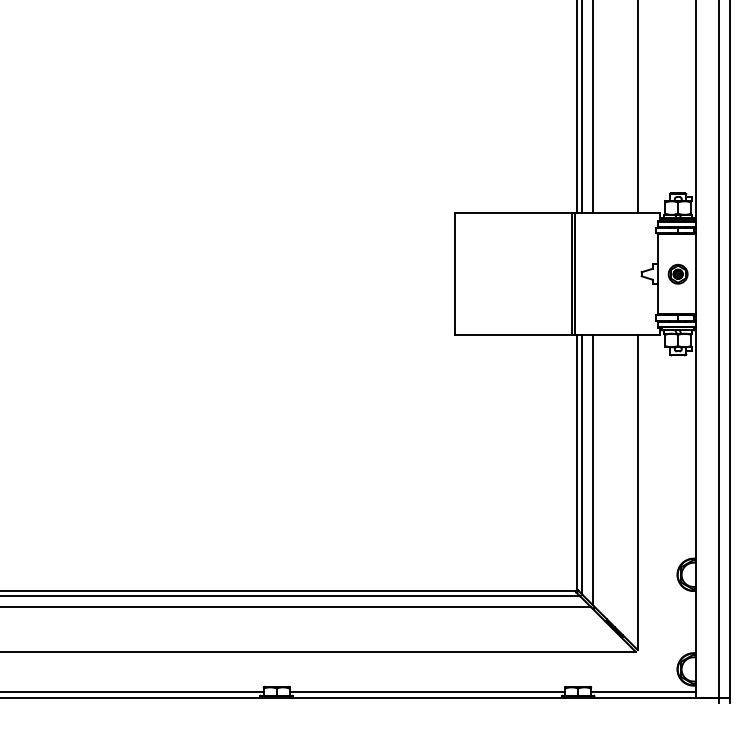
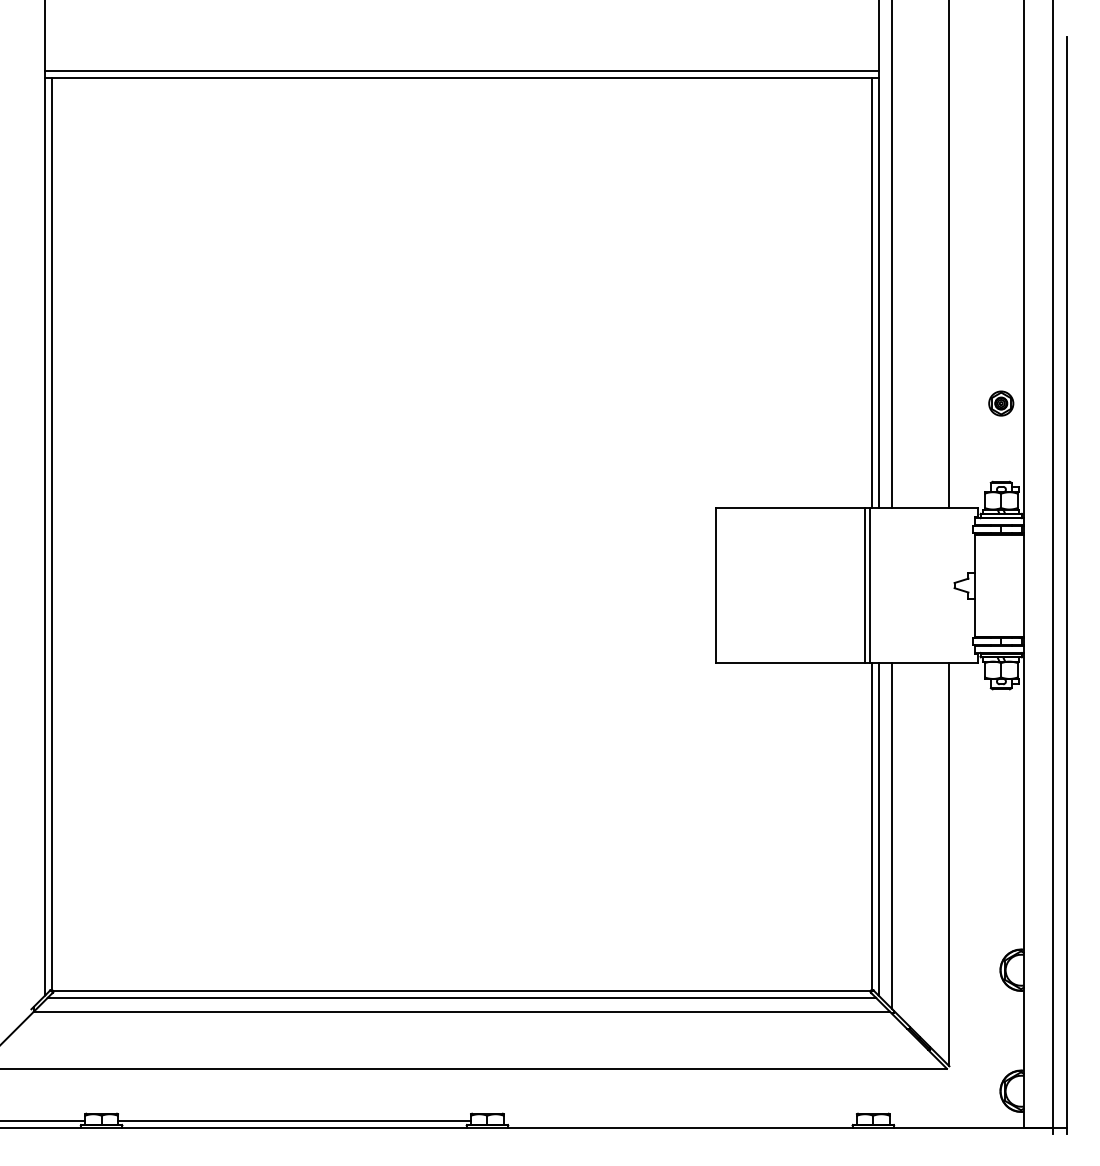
part: (678, 274) -> (1001, 403), moved
line: (426, 692) -> (679, 1120), removed
line: (643, 692) -> (956, 1120), removed

